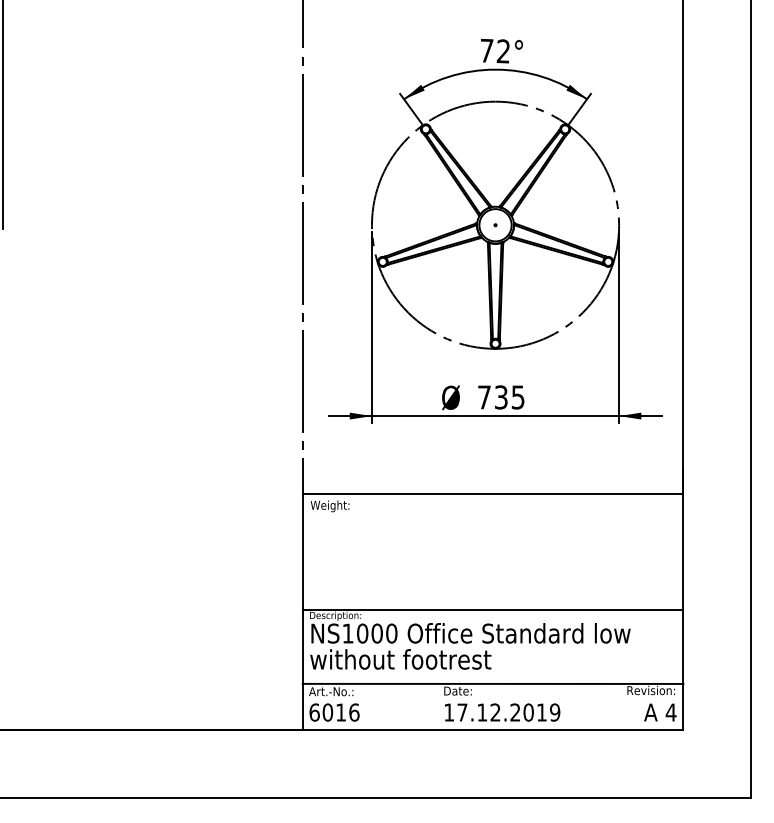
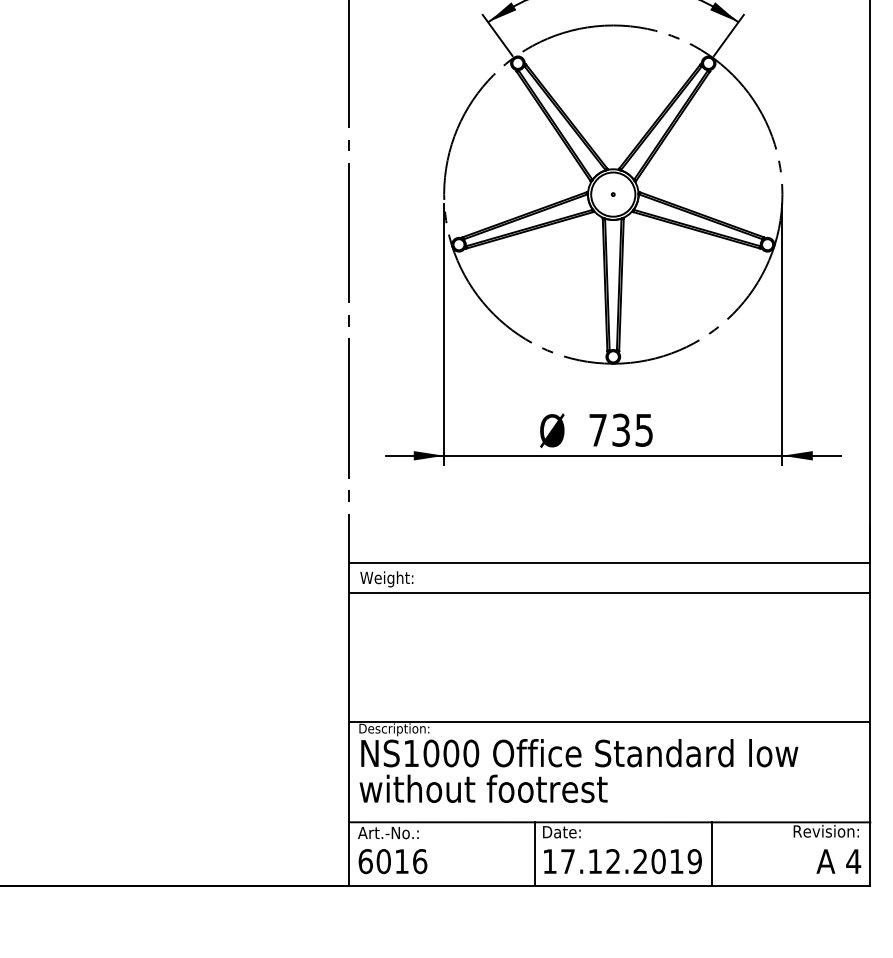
line: (492, 516) -> (609, 593), added
line: (438, 706) -> (535, 853), added
line: (567, 706) -> (711, 853), added

